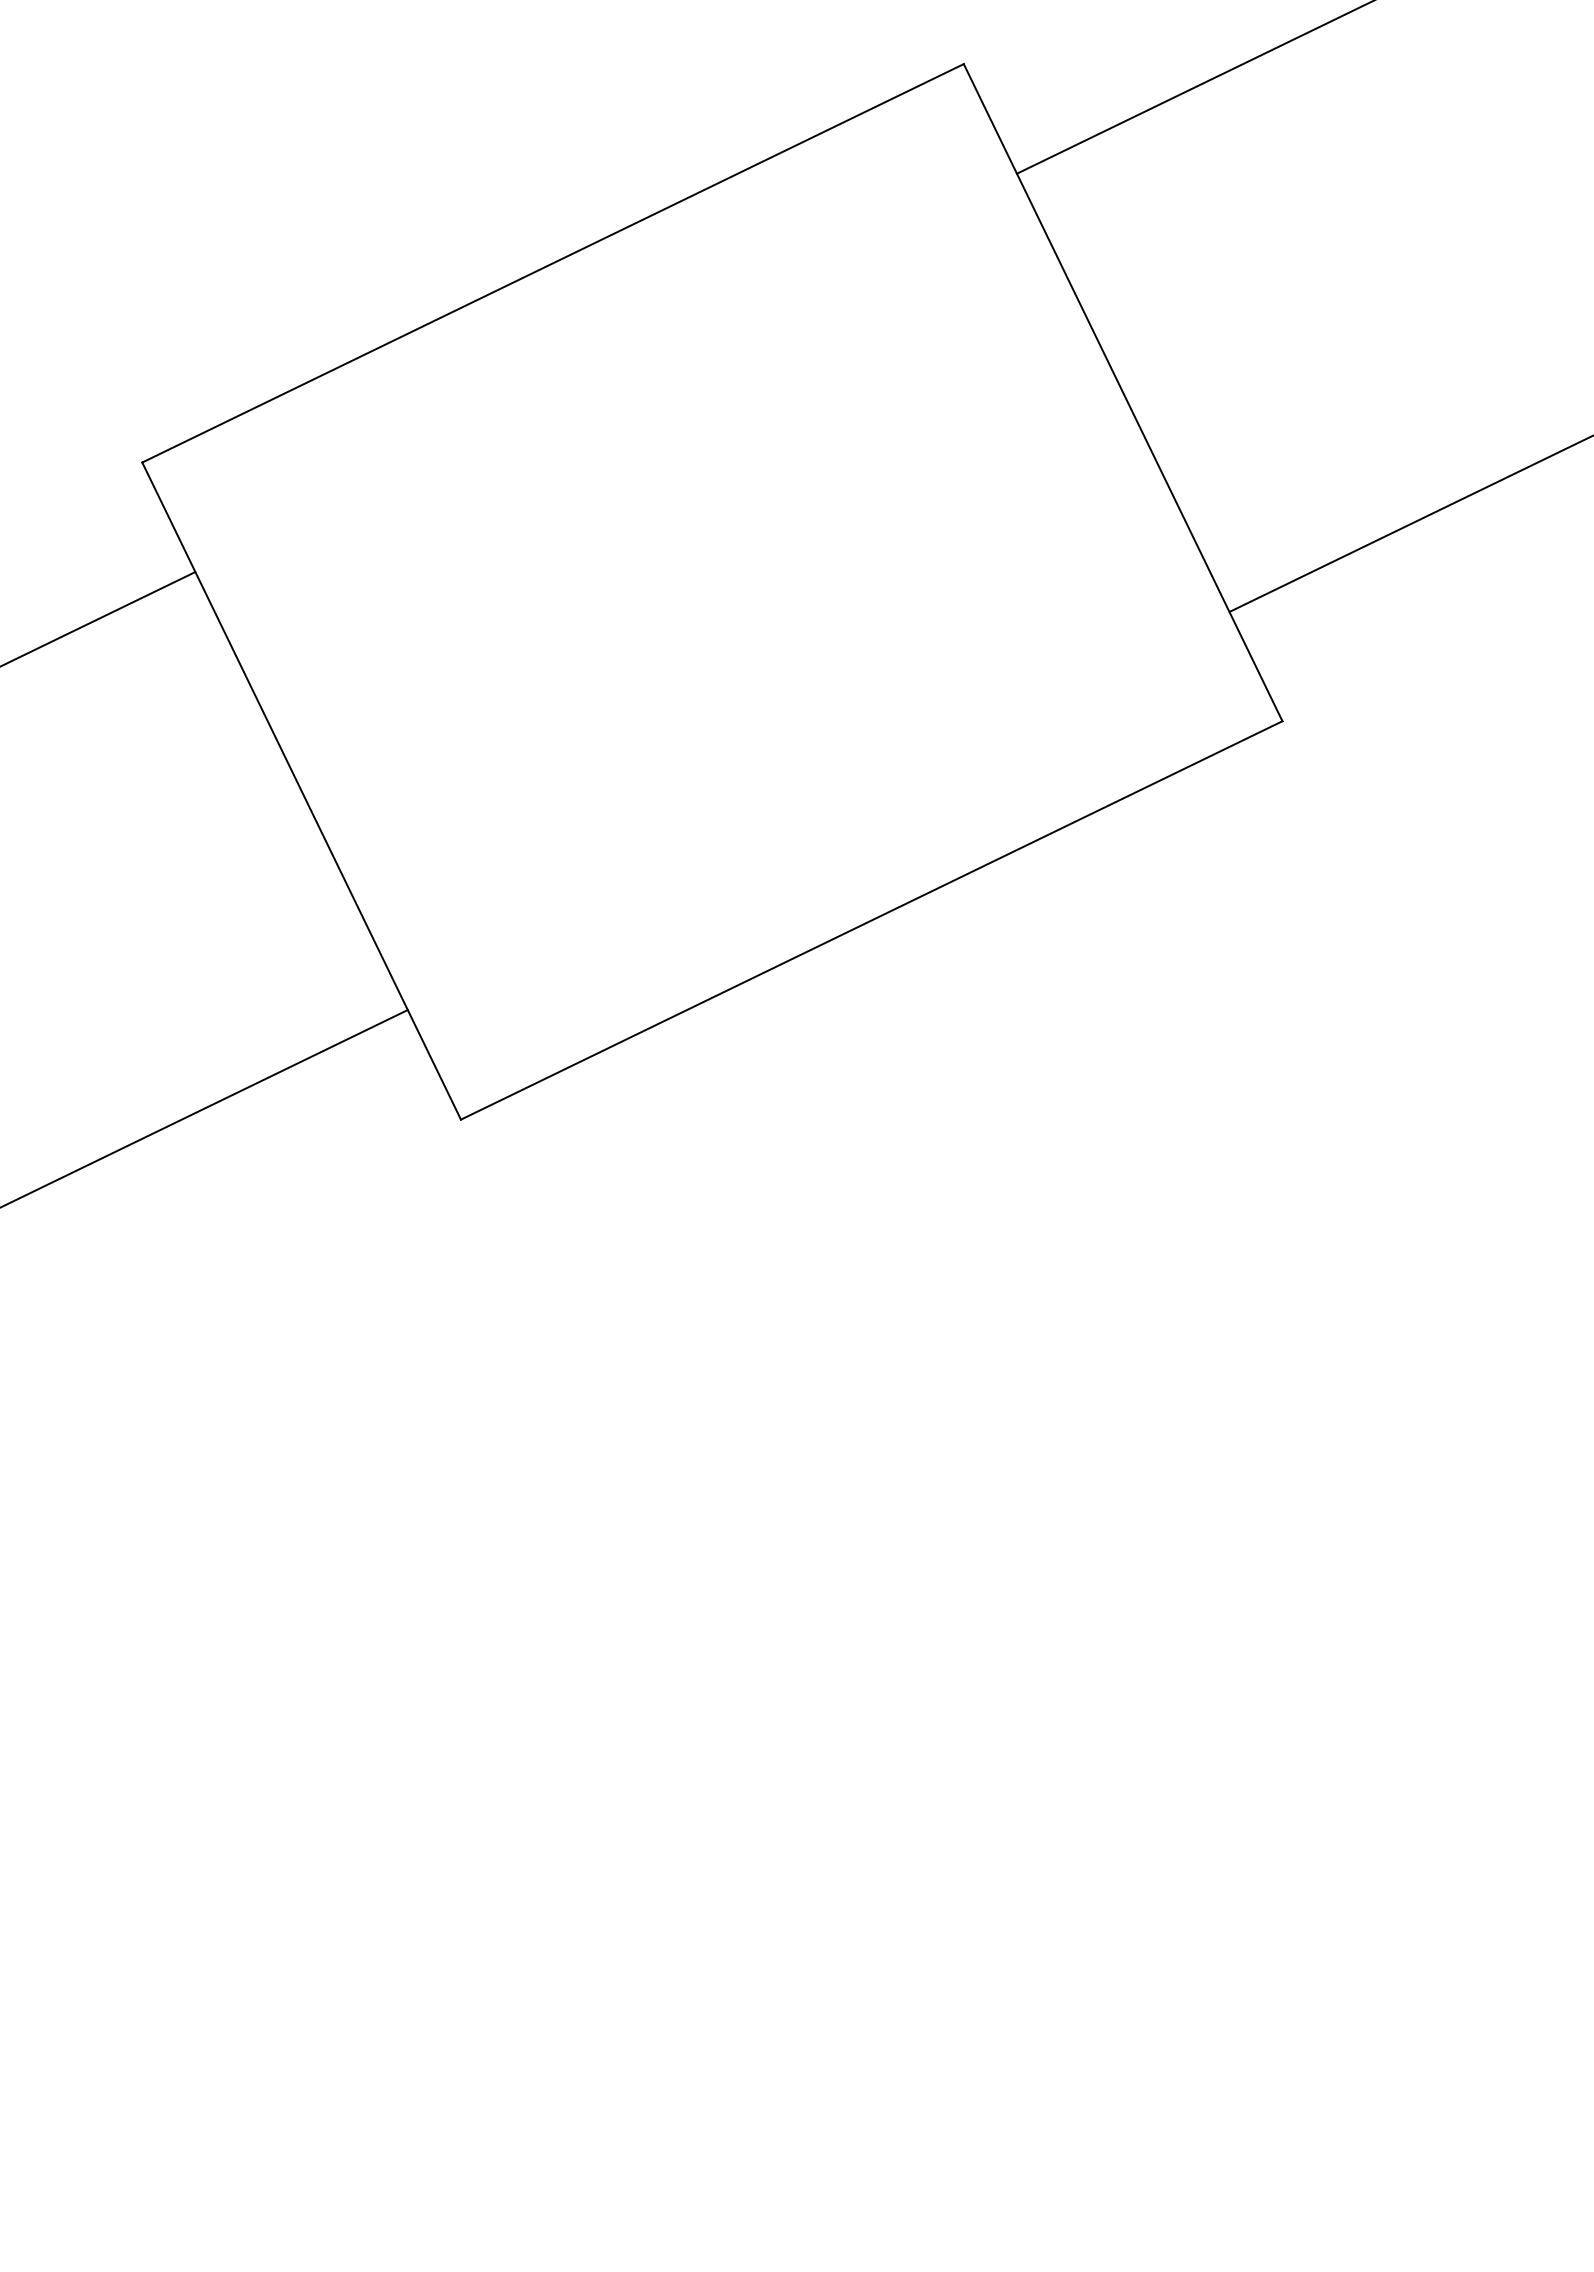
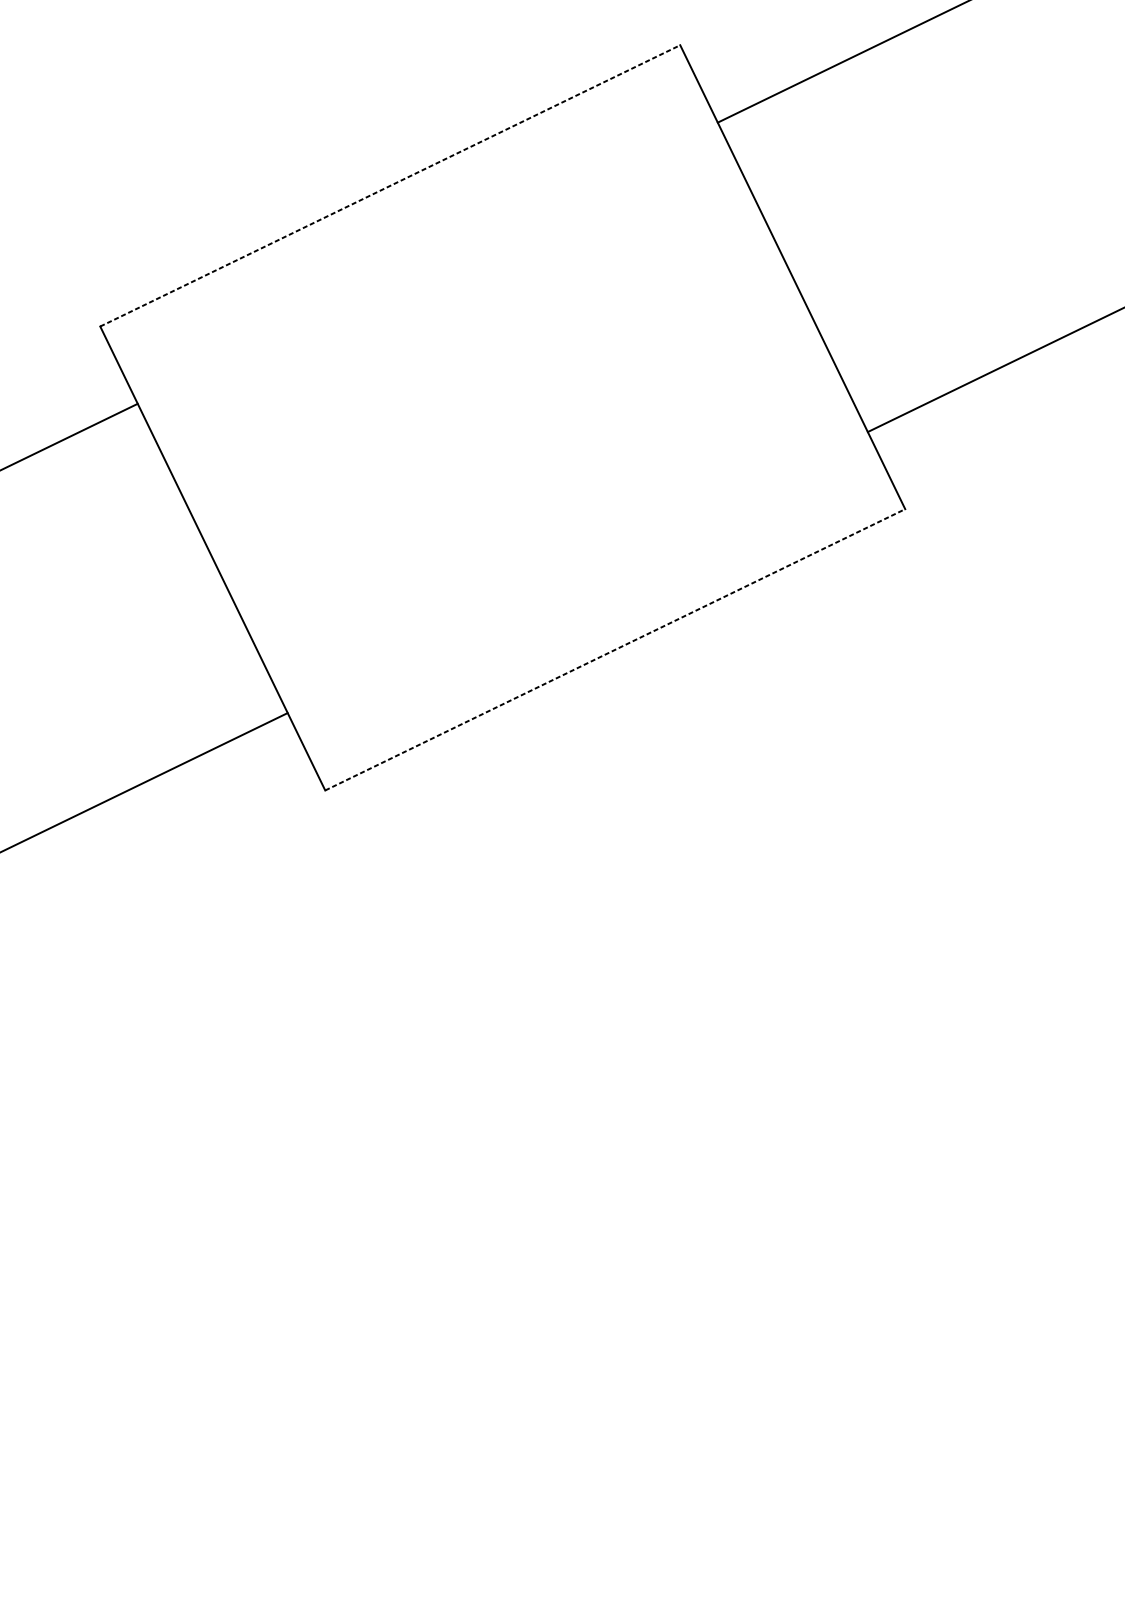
line: (553, 263) -> (390, 186), solid -> dashed
line: (871, 920) -> (615, 649), solid -> dashed

